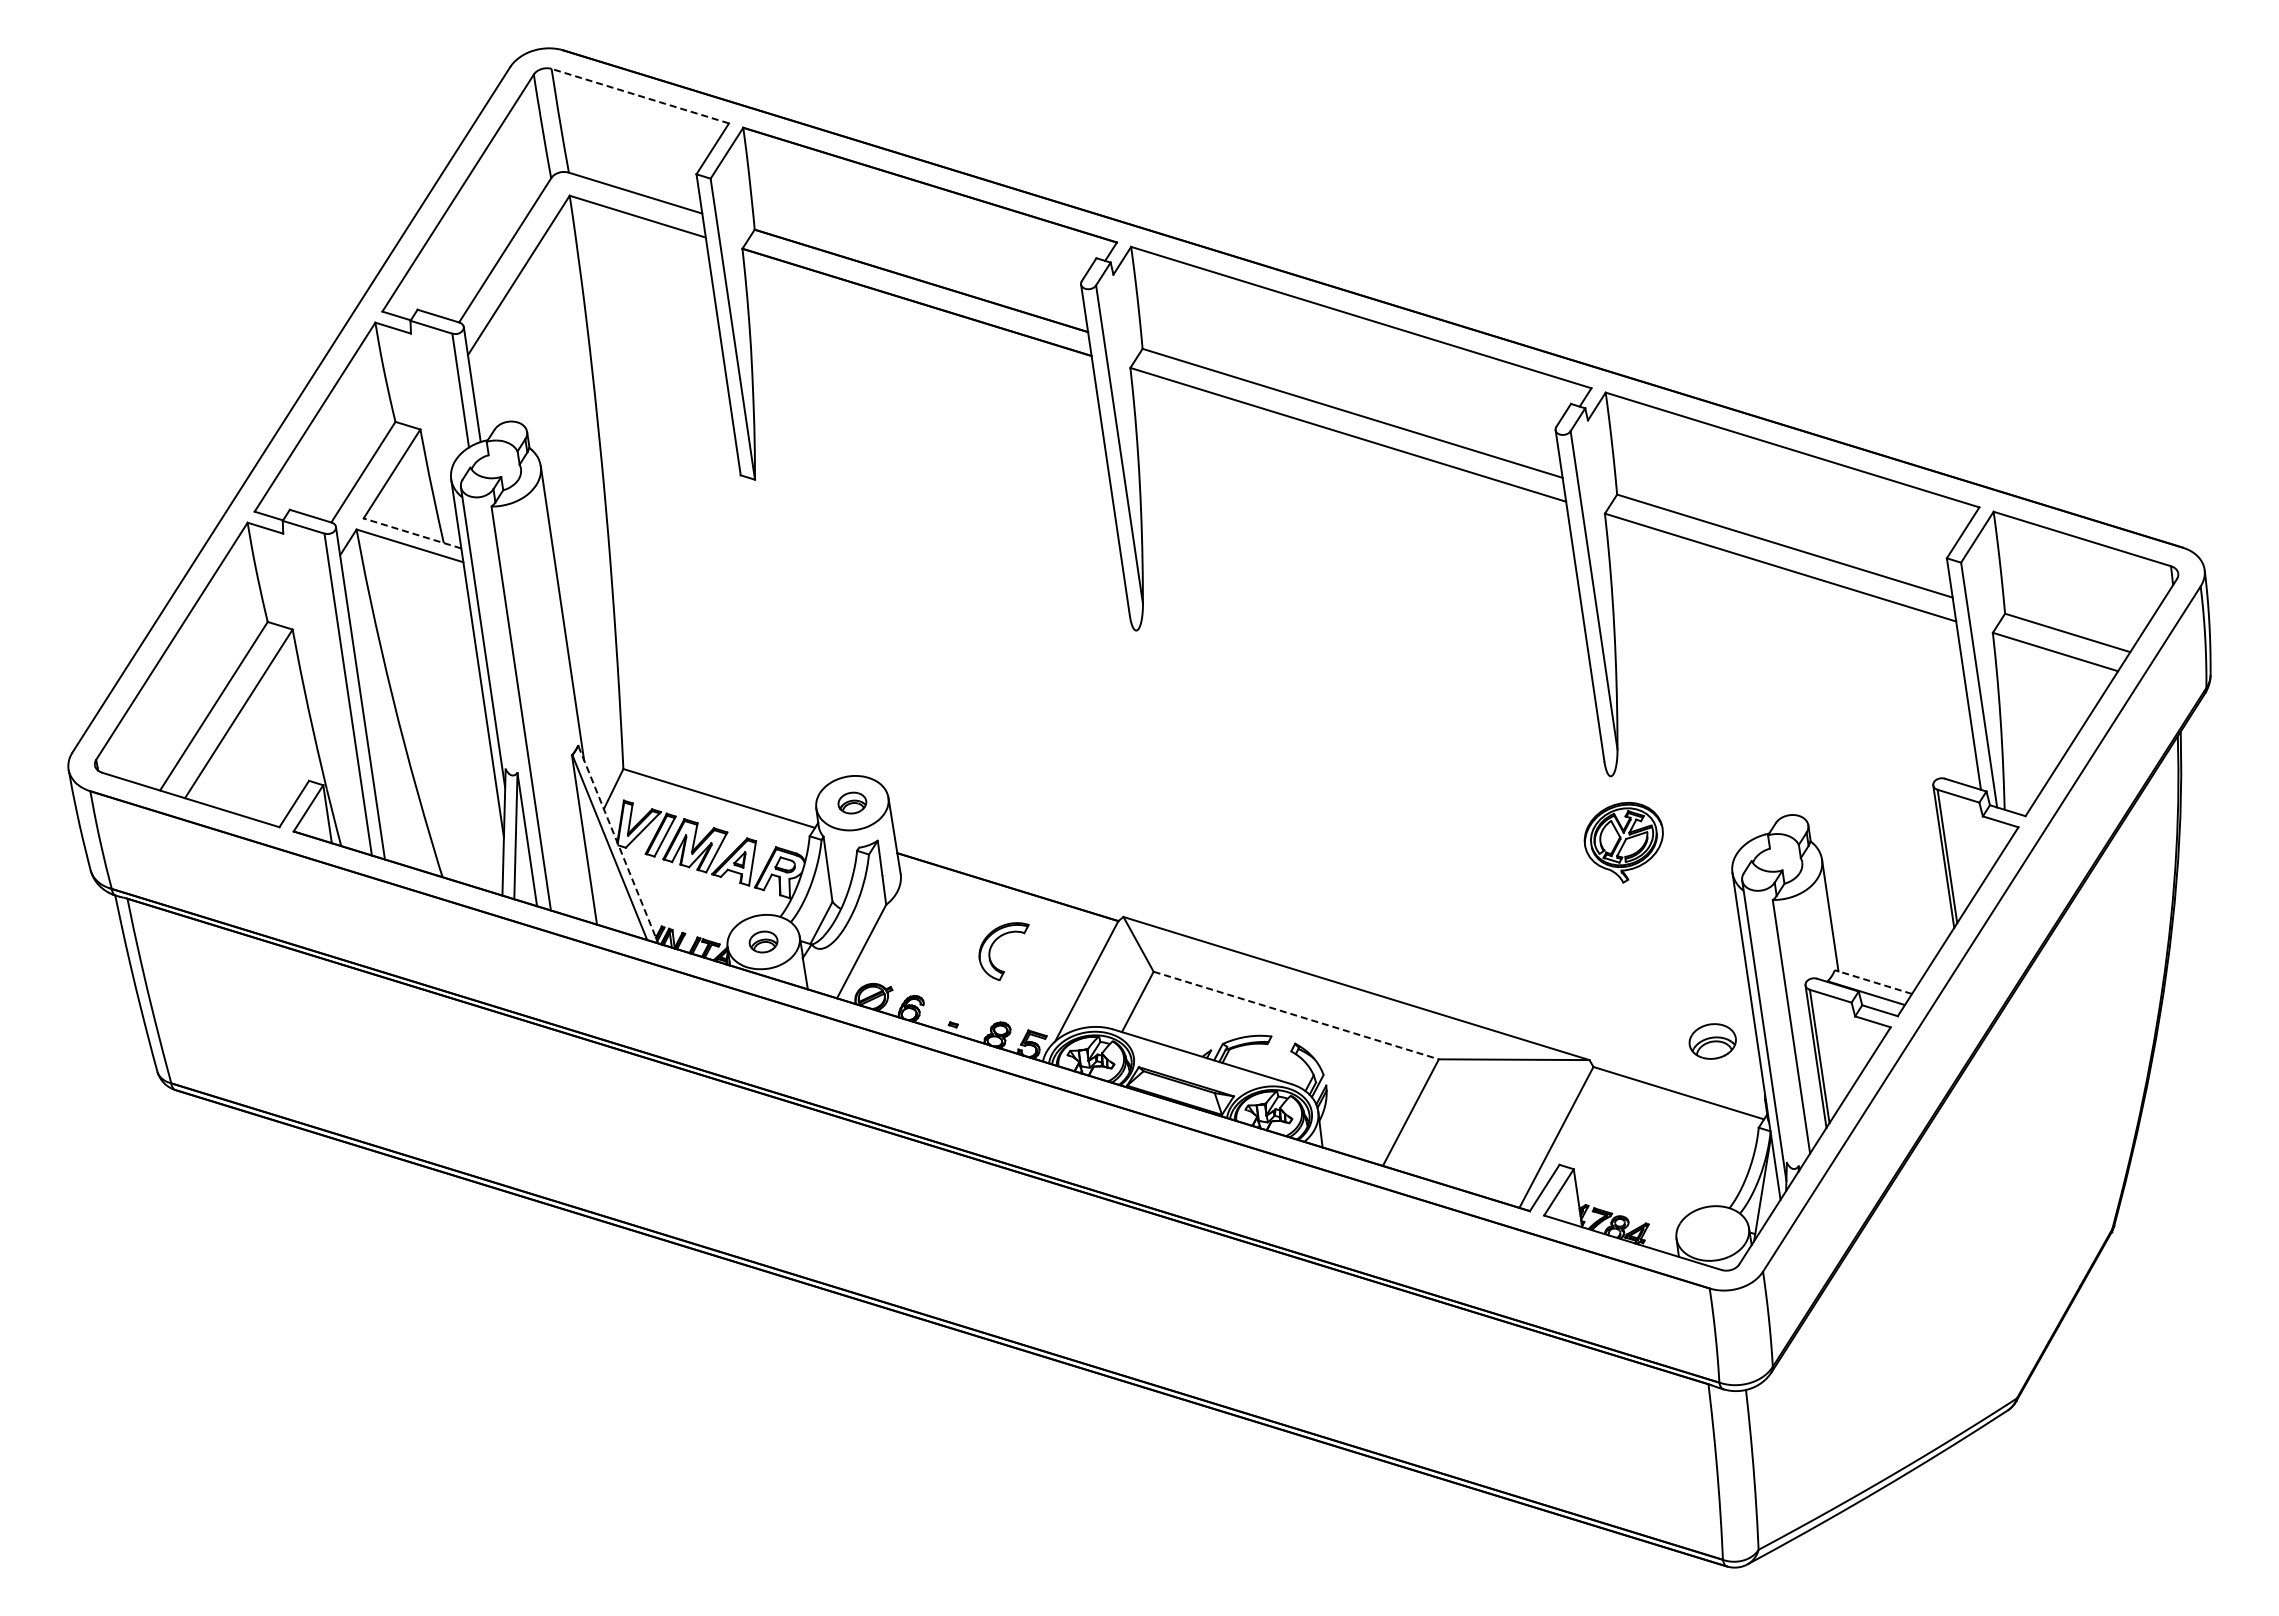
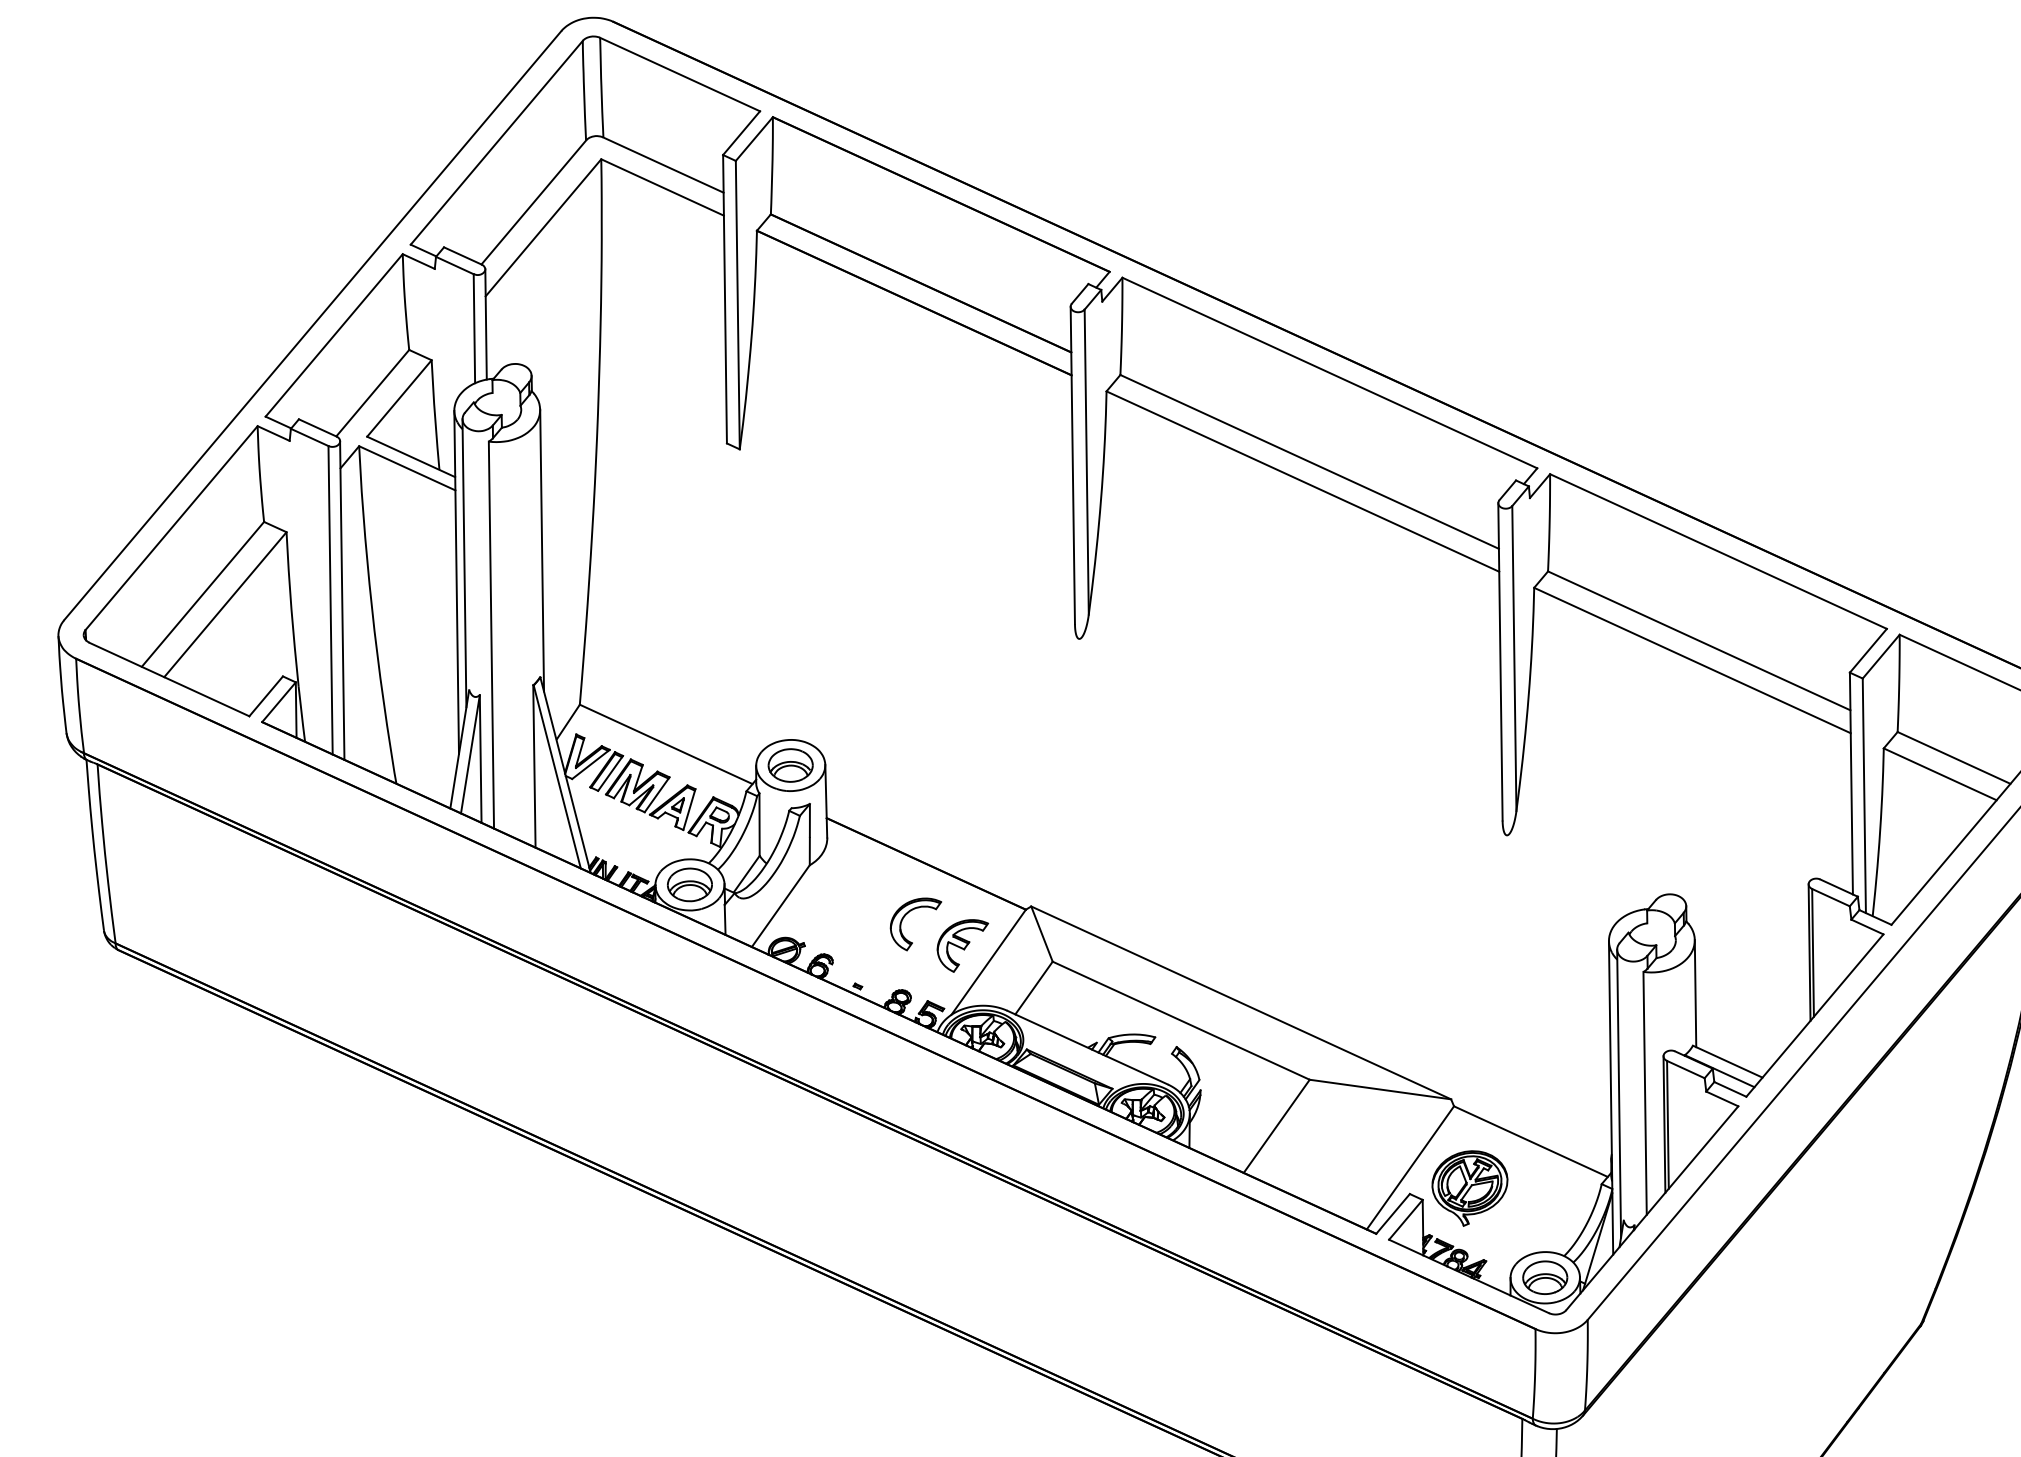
line: (640, 96) -> (680, 74), dashed -> solid
line: (412, 533) -> (411, 456), dashed -> solid
part: (852, 802) -> (790, 764), size x1.67
part: (1623, 842) -> (1468, 1188), moved
line: (618, 845) -> (565, 775), dashed -> solid
part: (763, 941) -> (689, 884), size x1.67
part: (1055, 967) -> (960, 945), added
line: (1872, 981) -> (1726, 1060), dashed -> solid
line: (1296, 1015) -> (1181, 1020), dashed -> solid
part: (1712, 1041) -> (1545, 1277), moved

